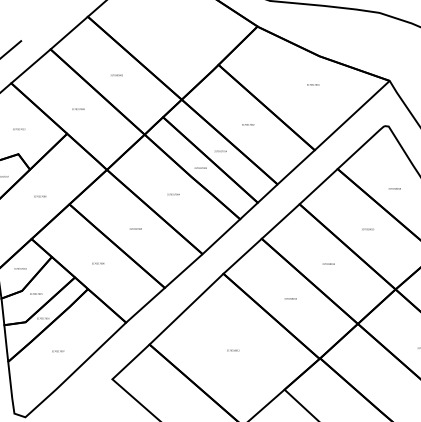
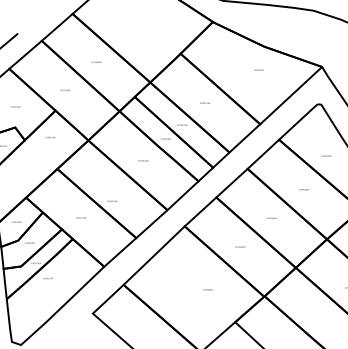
text: (40, 196) -> (50, 137), moved
text: (136, 227) -> (112, 200), moved
text: (232, 350) -> (207, 289), moved
text: (57, 351) -> (47, 278), moved

